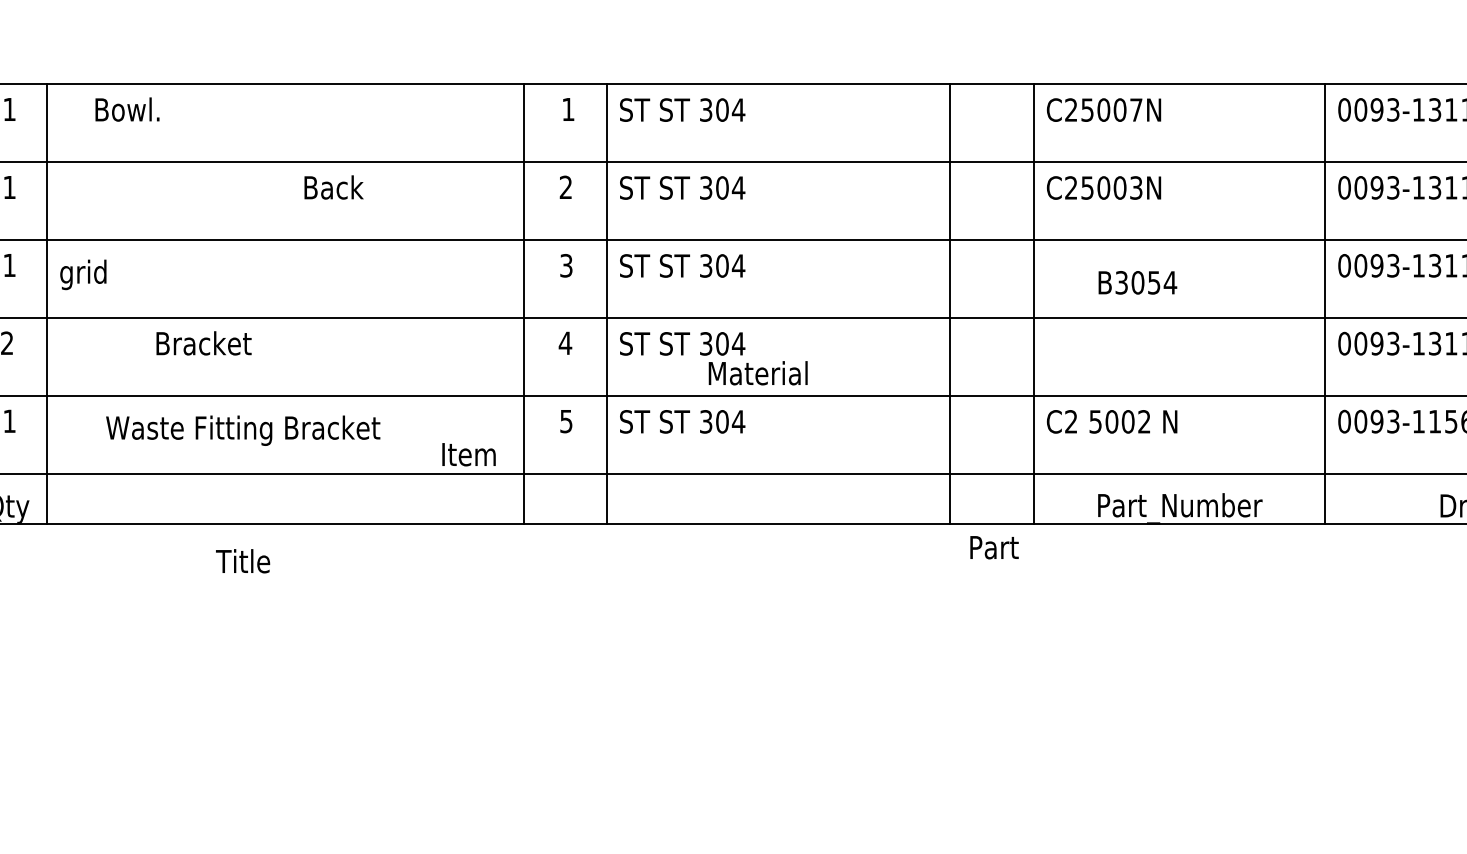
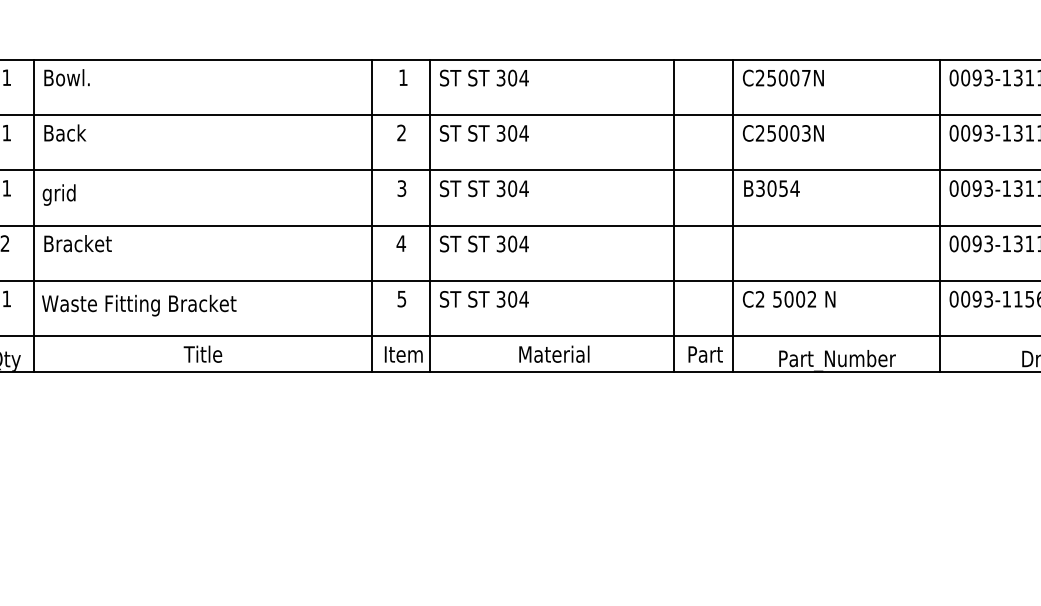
text: (127, 109) -> (67, 77), moved
text: (333, 187) -> (64, 133), moved
text: (1137, 282) -> (771, 188), moved
text: (203, 343) -> (77, 243), moved
text: (757, 373) -> (553, 354), moved
text: (243, 430) -> (139, 305), moved
text: (468, 454) -> (403, 354), moved
text: (994, 547) -> (705, 354), moved
text: (243, 561) -> (203, 354), moved

